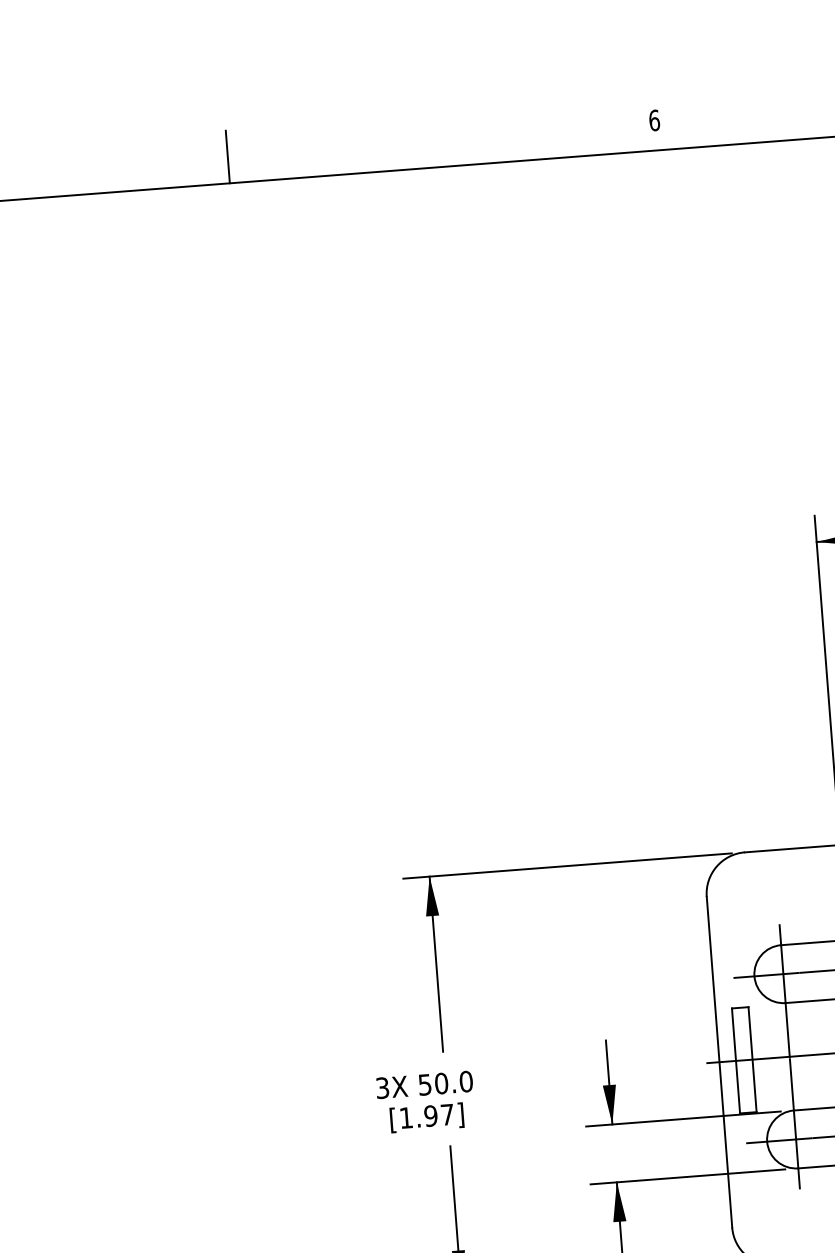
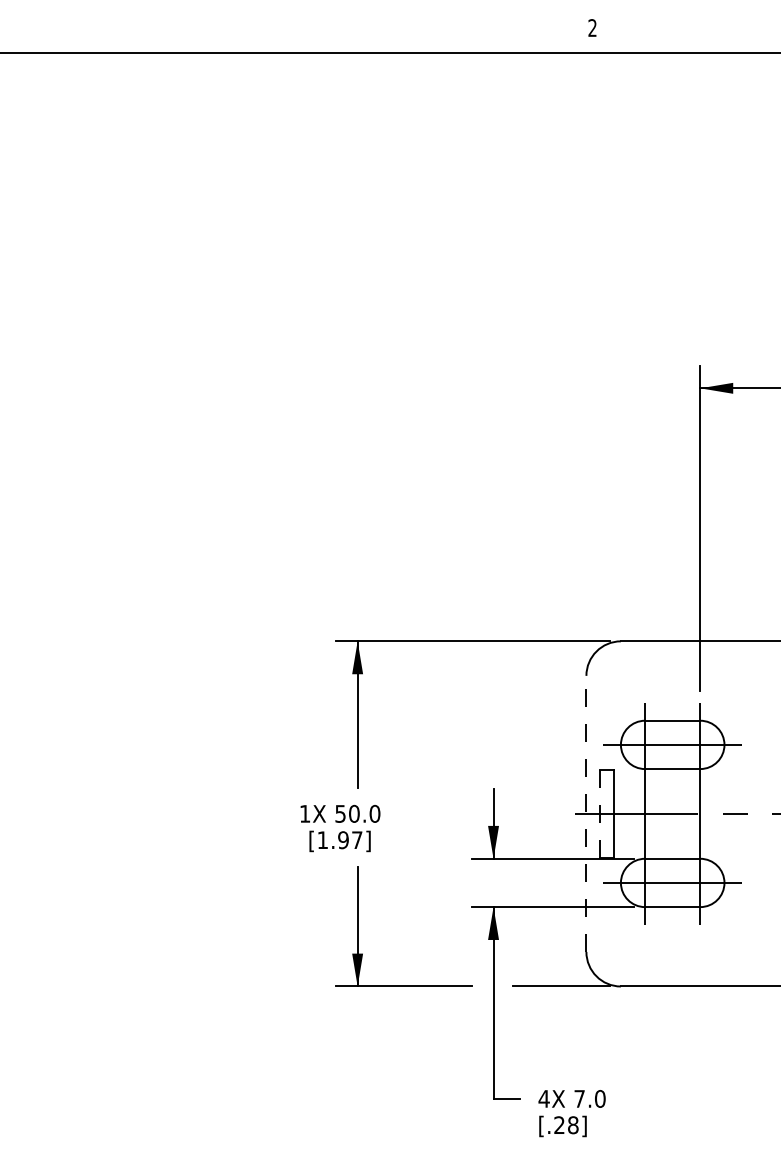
text: (654, 121) -> (592, 28), 6 -> 2
line: (228, 157) -> (236, 31), removed
line: (736, 1060) -> (600, 813), solid -> dashed
line: (719, 1061) -> (586, 813), solid -> dashed
text: (383, 1087) -> (305, 813), 3X -> 1X

